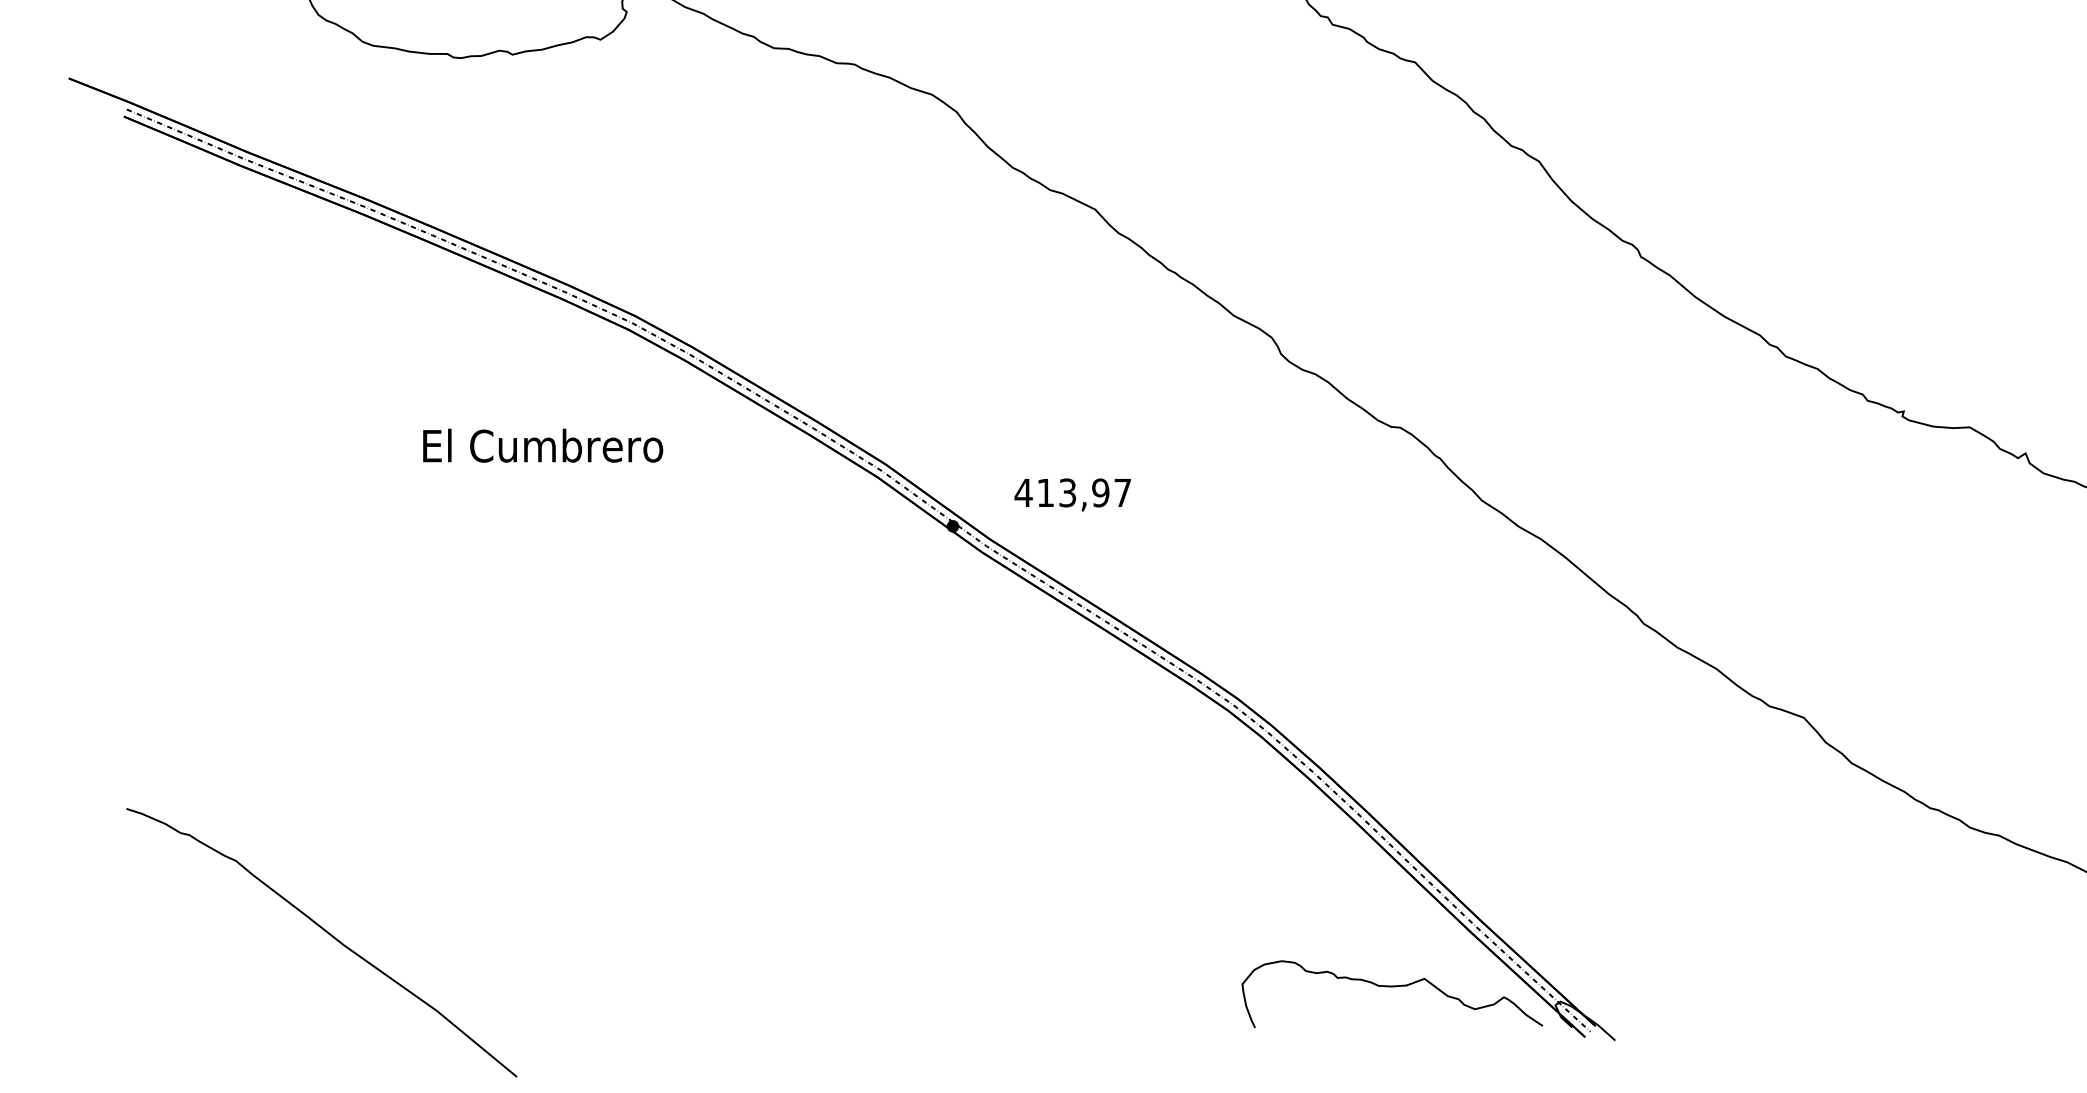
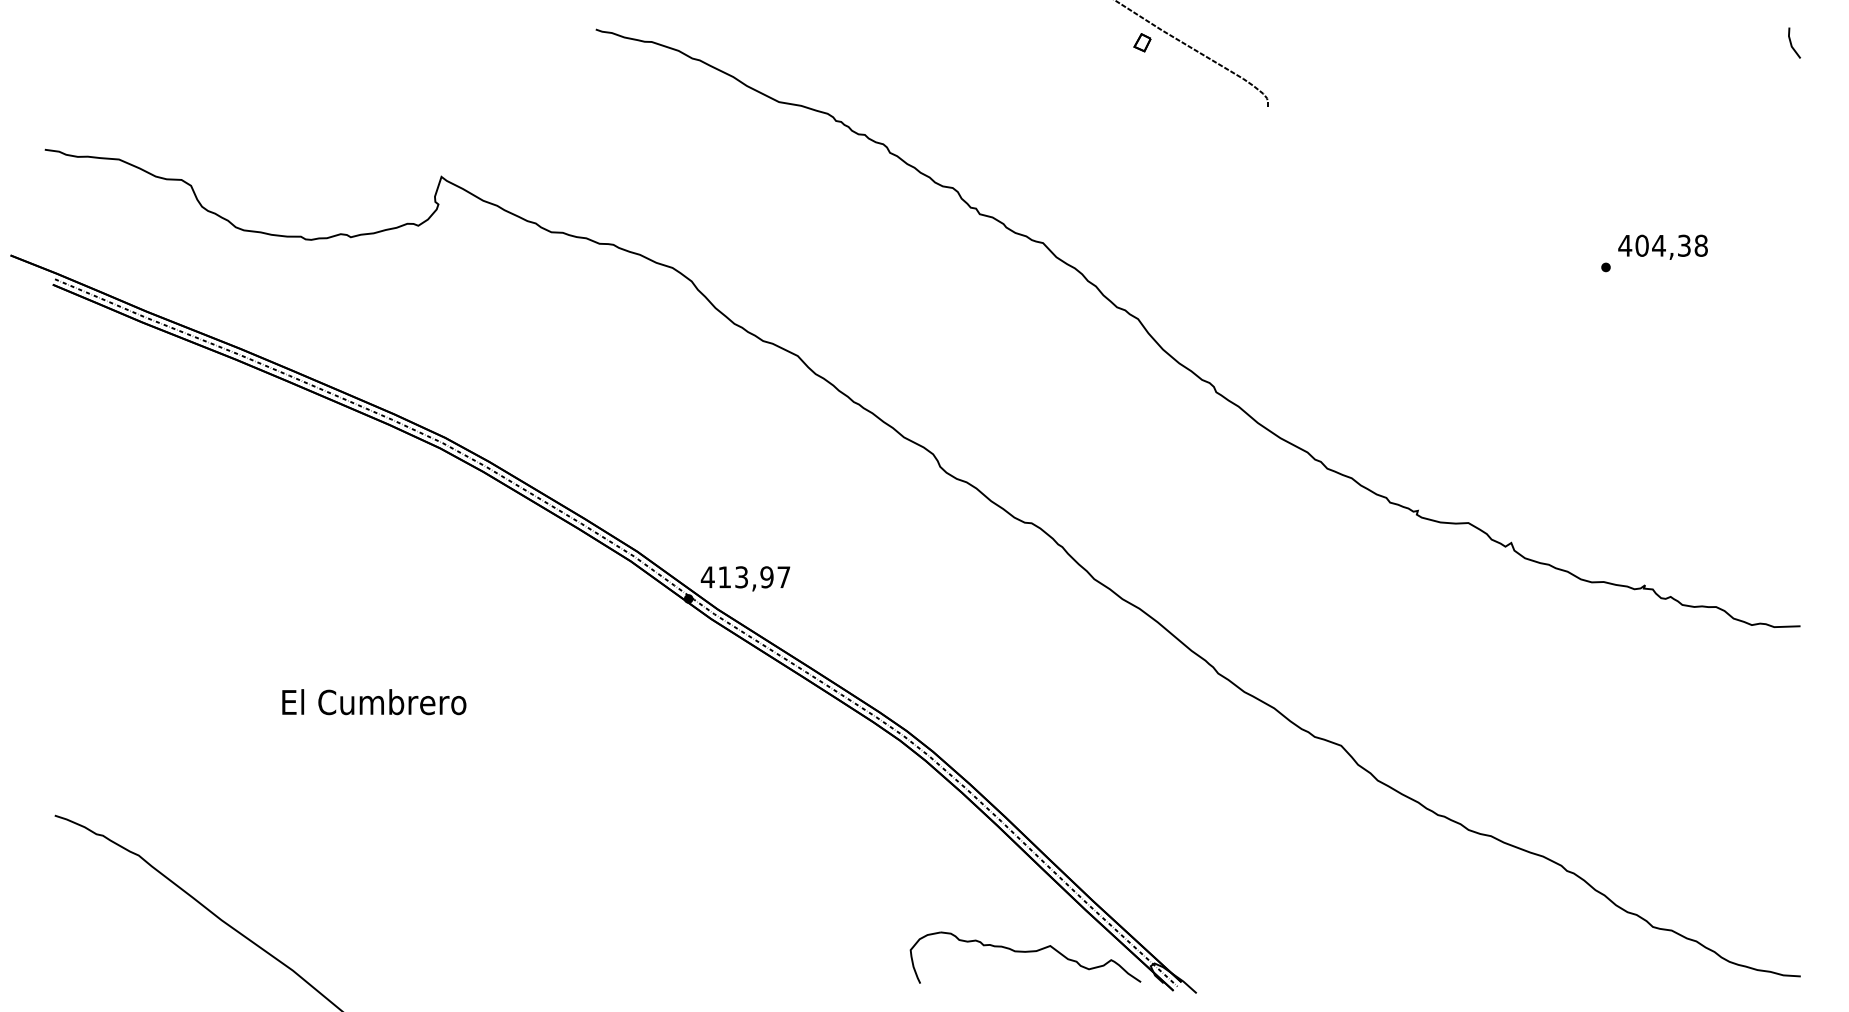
text: (543, 446) -> (374, 702), moved
text: (1072, 494) -> (745, 578), moved

